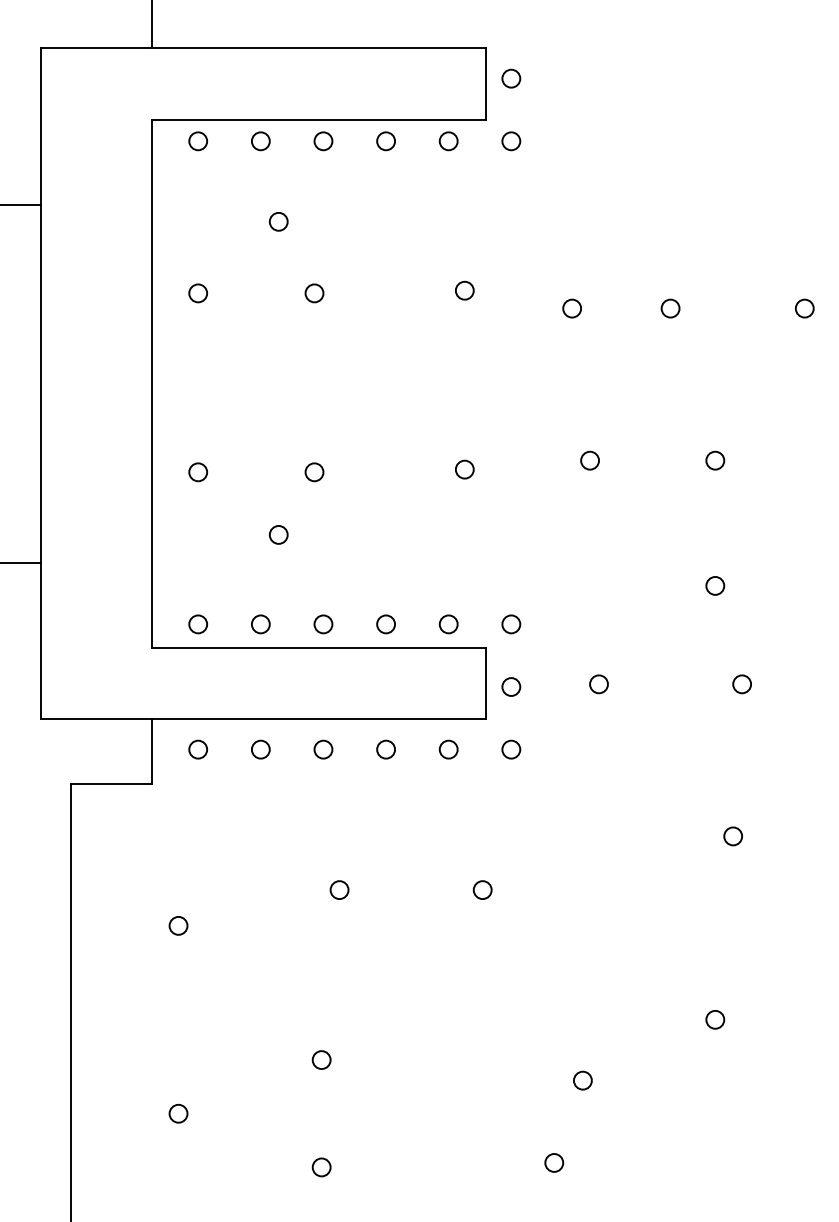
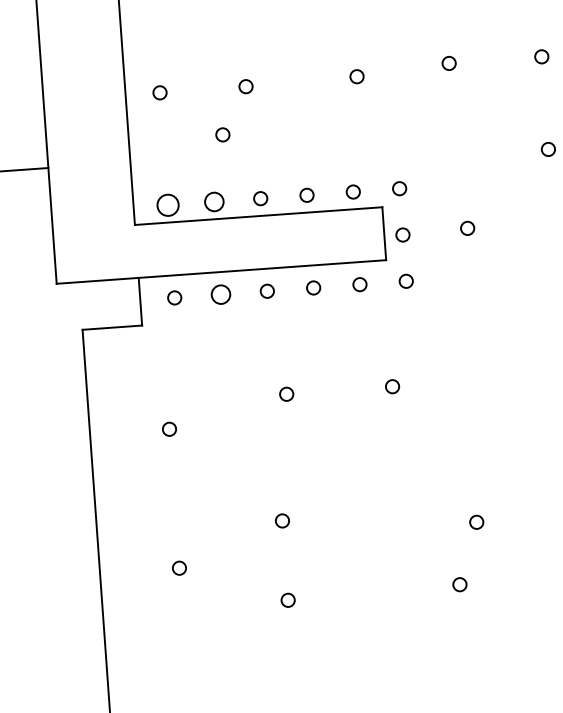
circle: (198, 624) -> (168, 205), size x1.6
circle: (260, 624) -> (214, 202), size x1.4
circle: (260, 749) -> (220, 294), size x1.4

